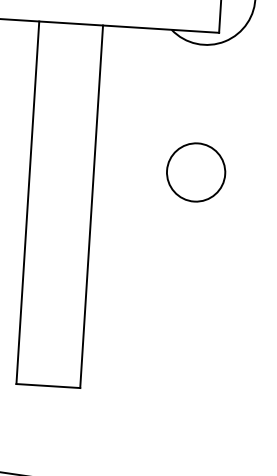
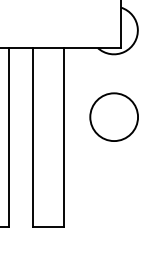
circle: (196, 173) -> (114, 117), size x1.67

